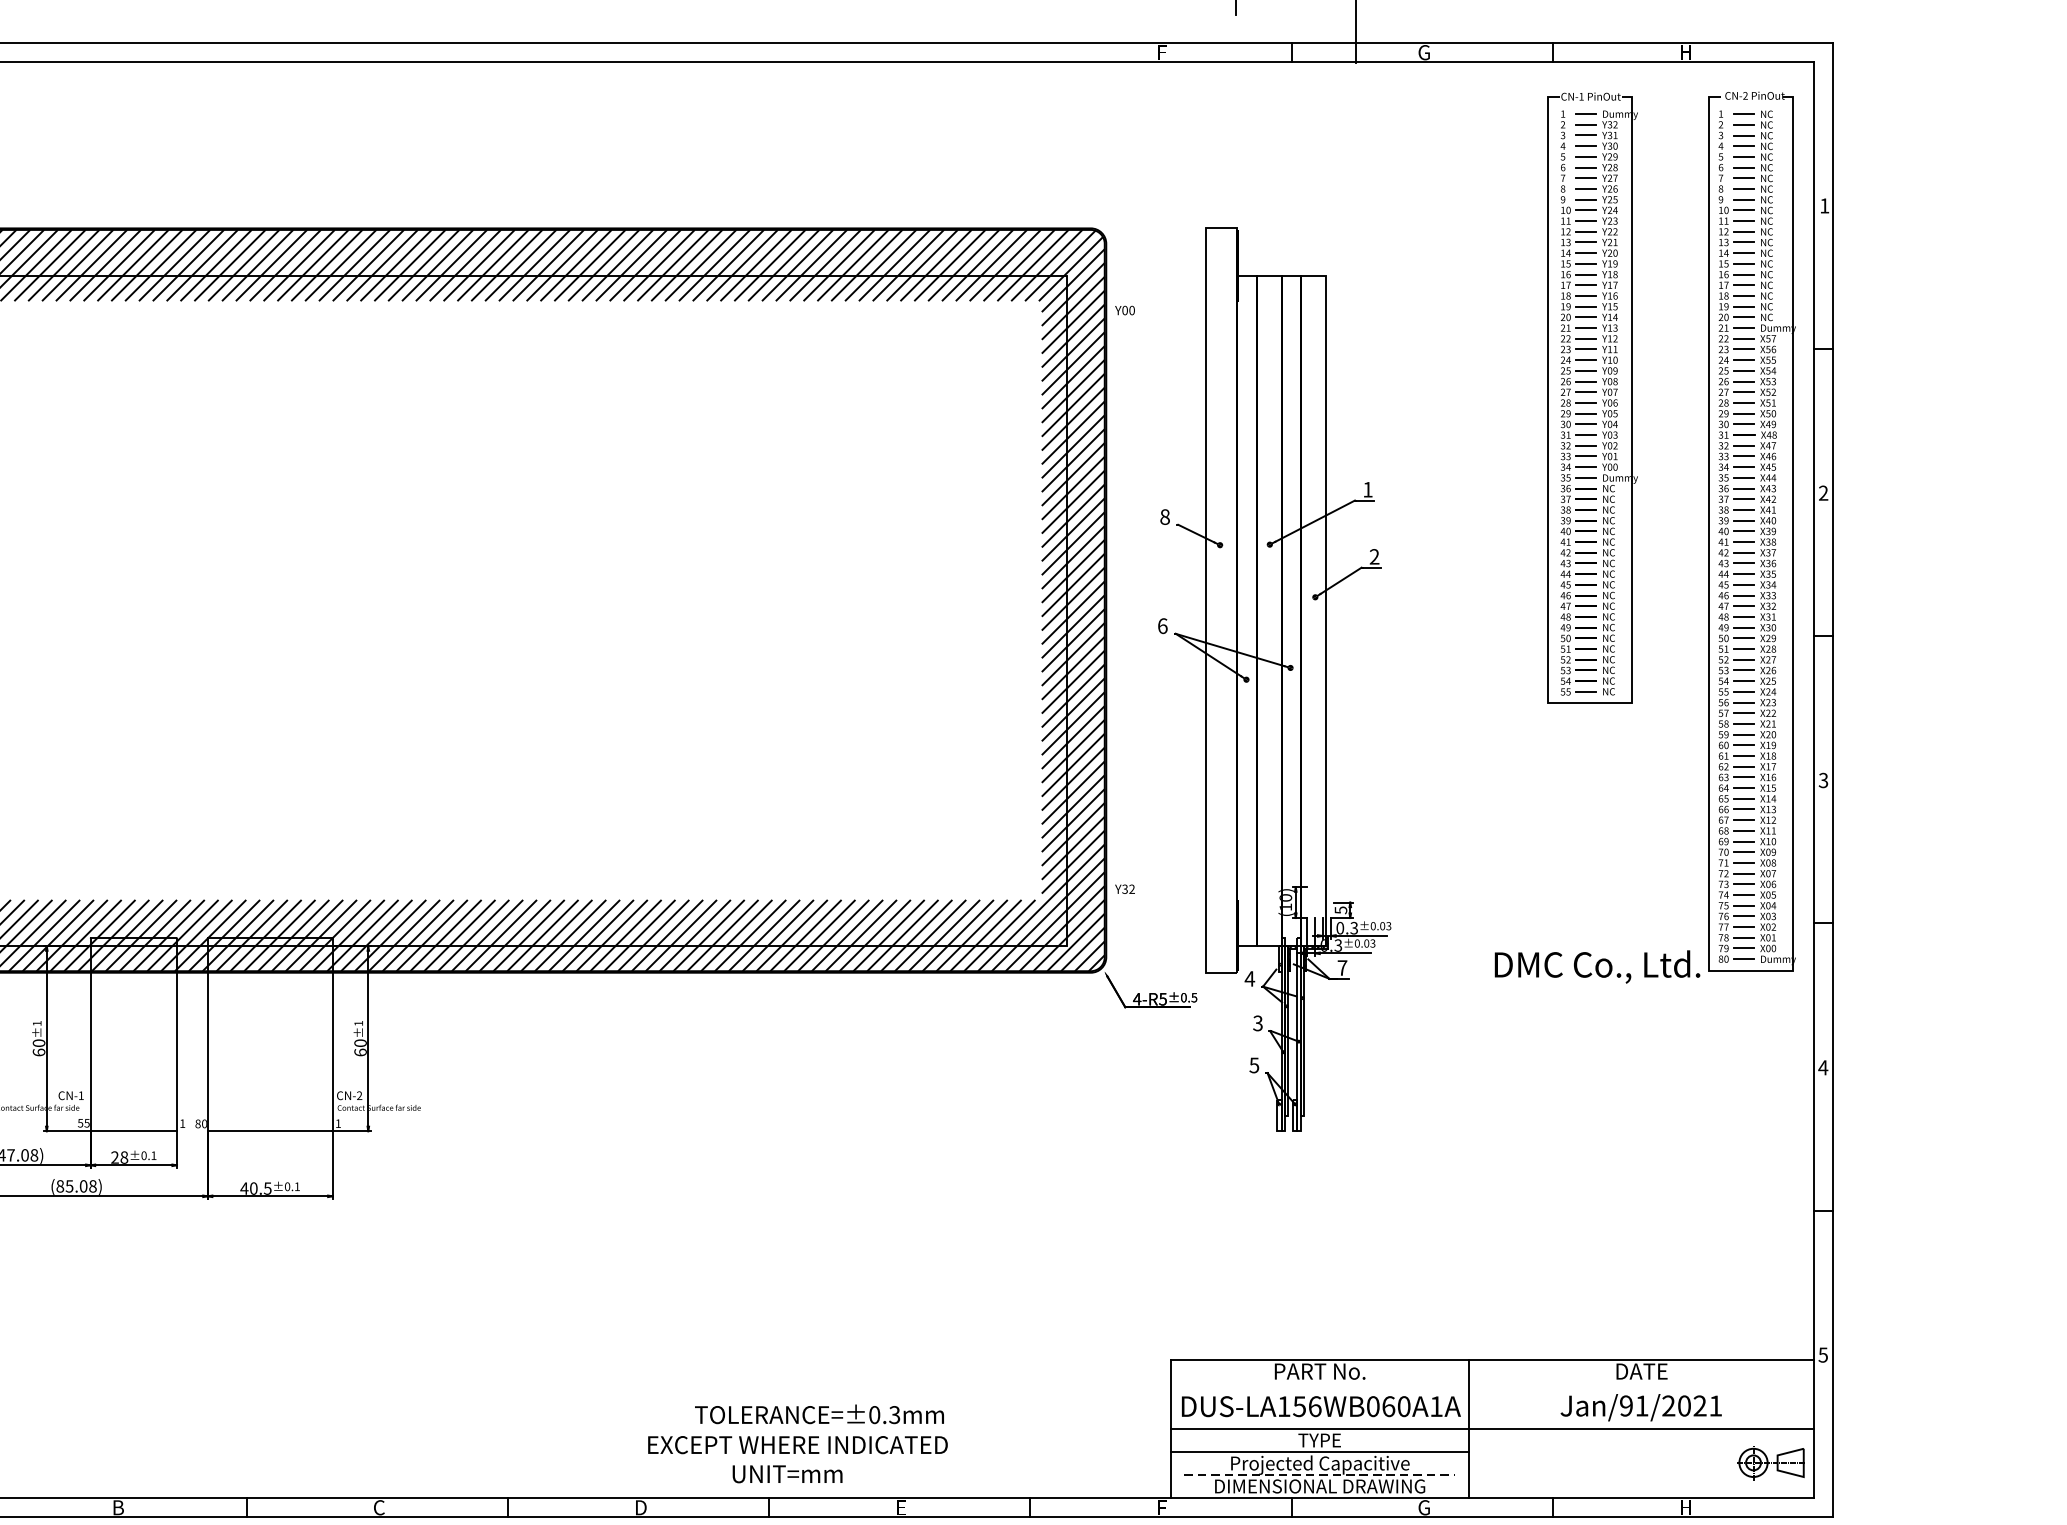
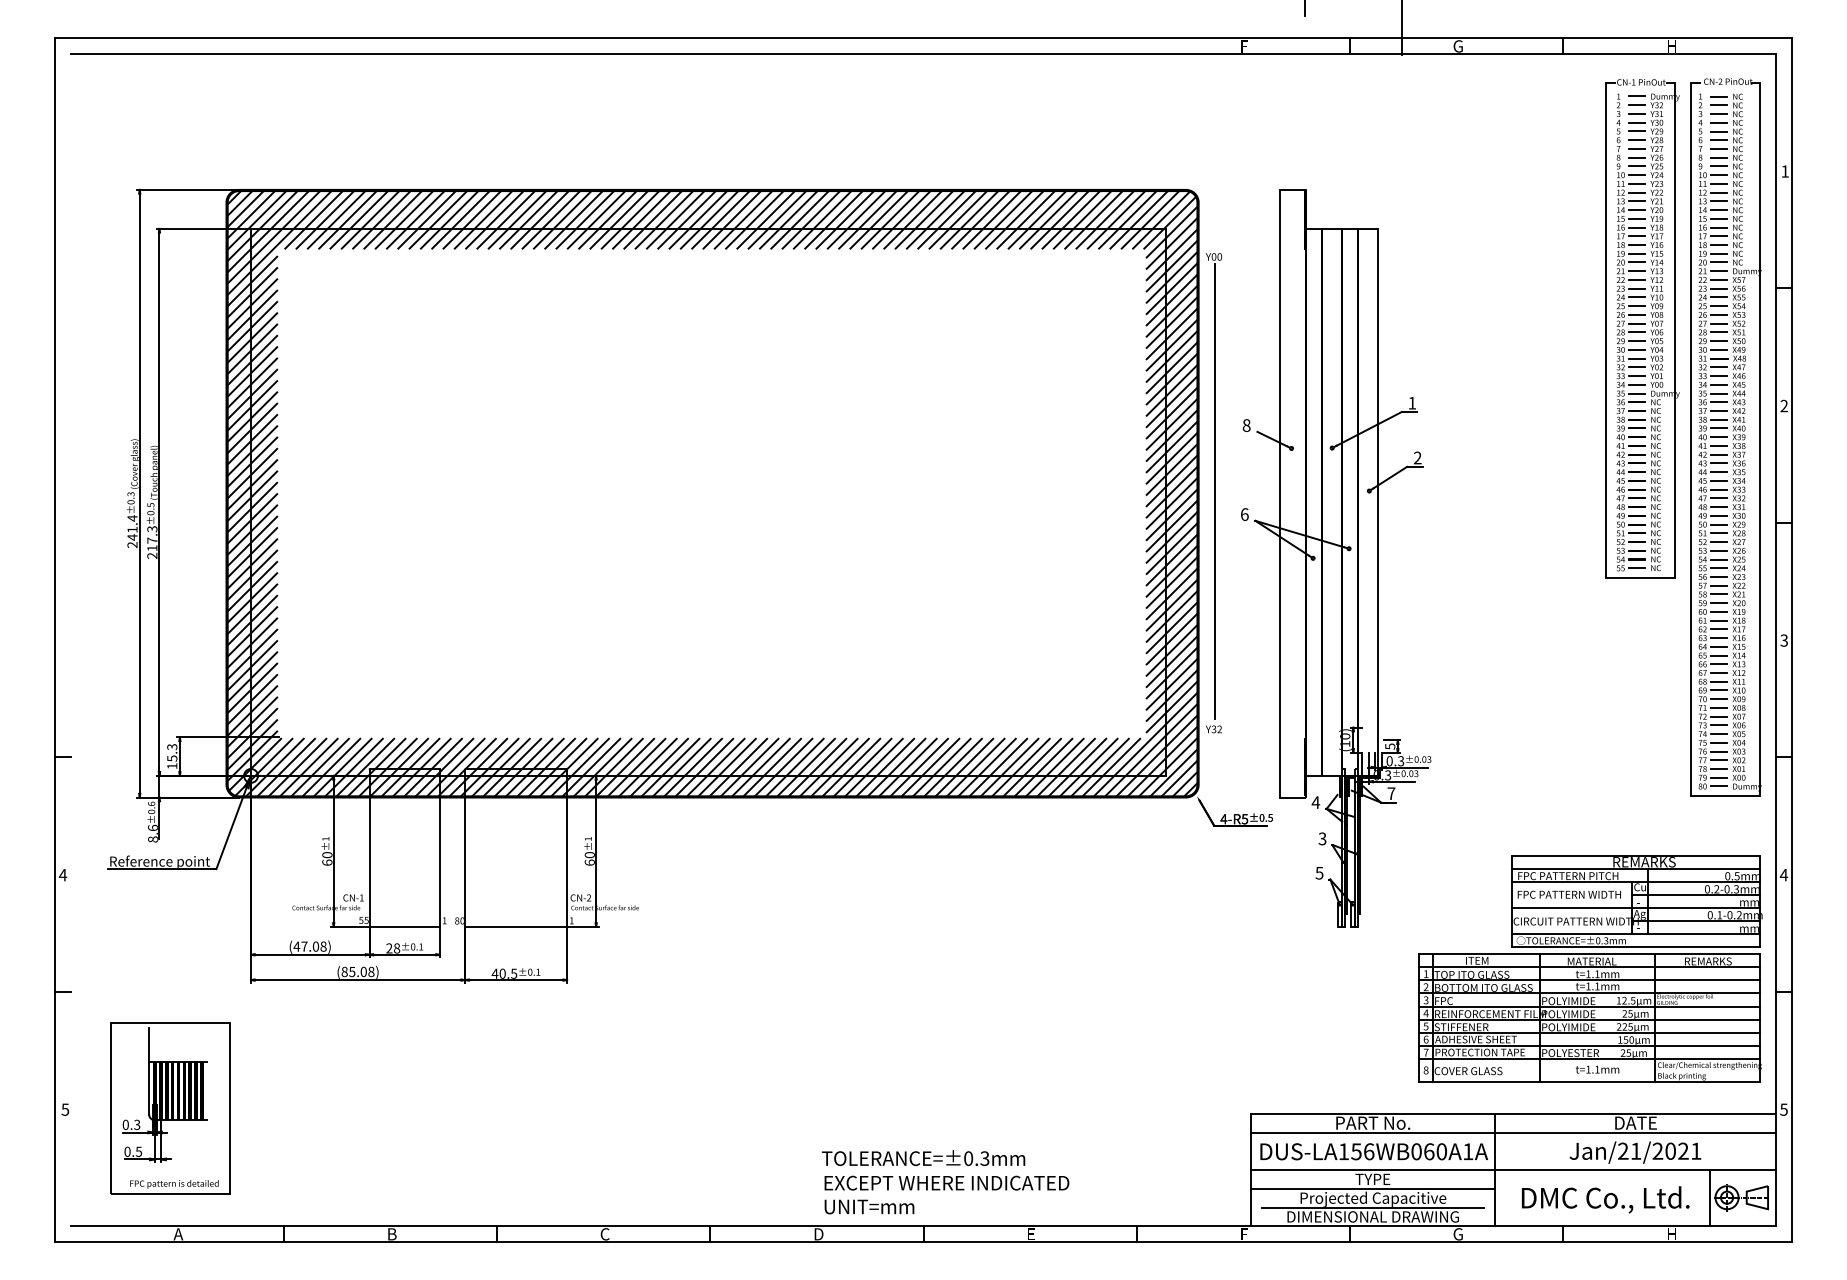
part: (1592, 398) -> (1642, 328), moved
line: (1126, 597) -> (1215, 491), added
text: (1597, 966) -> (1605, 1199), moved
part: (1586, 1182) -> (1590, 968), added
line: (1491, 1383) -> (1513, 1132), added
text: (1626, 1406) -> (1623, 1151), Jan/91/2021 -> Jan/21/2021
text: (819, 1413) -> (923, 1157), moved
line: (1732, 1463) -> (1709, 1198), added
text: (787, 1473) -> (869, 1206), moved
line: (1320, 1474) -> (1373, 1207), dashed -> solid

